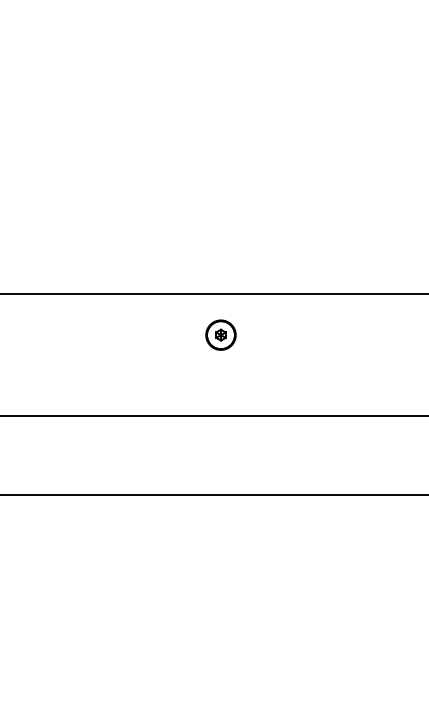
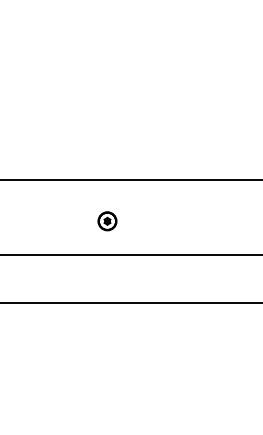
part: (221, 335) -> (107, 221), moved

